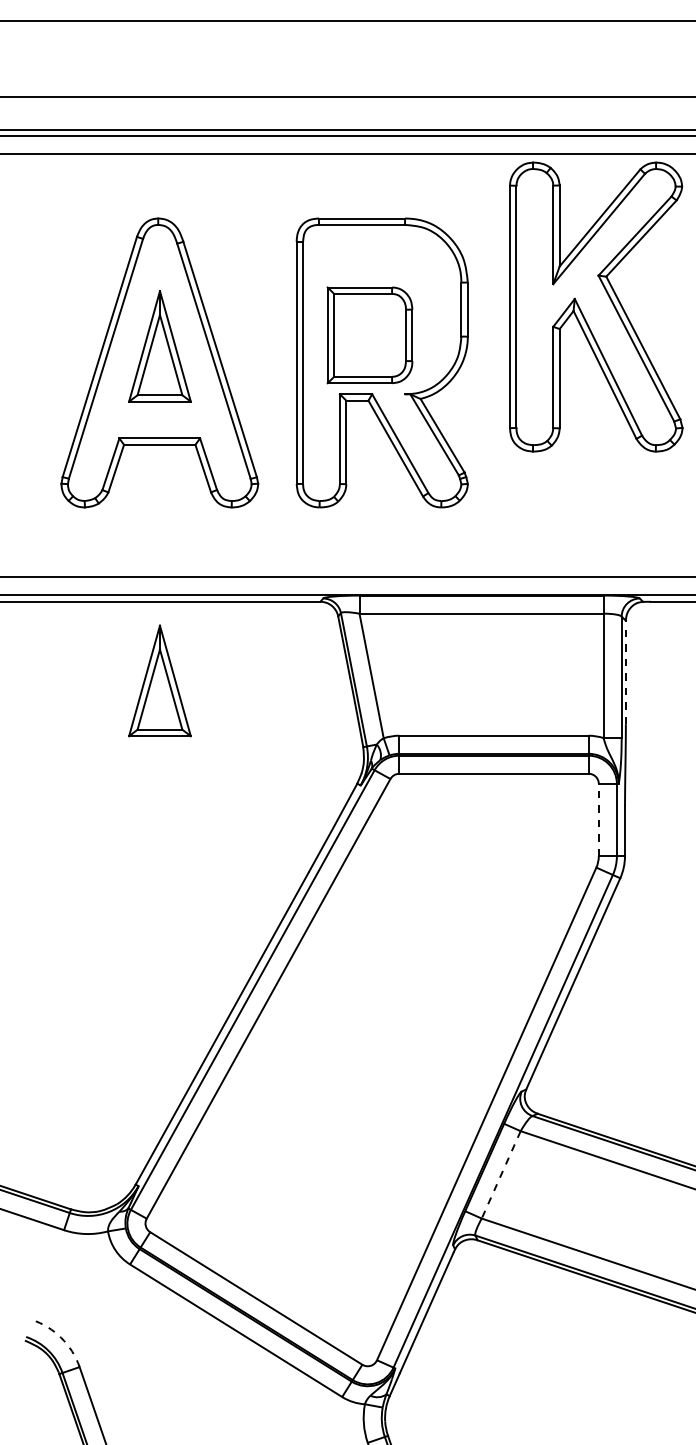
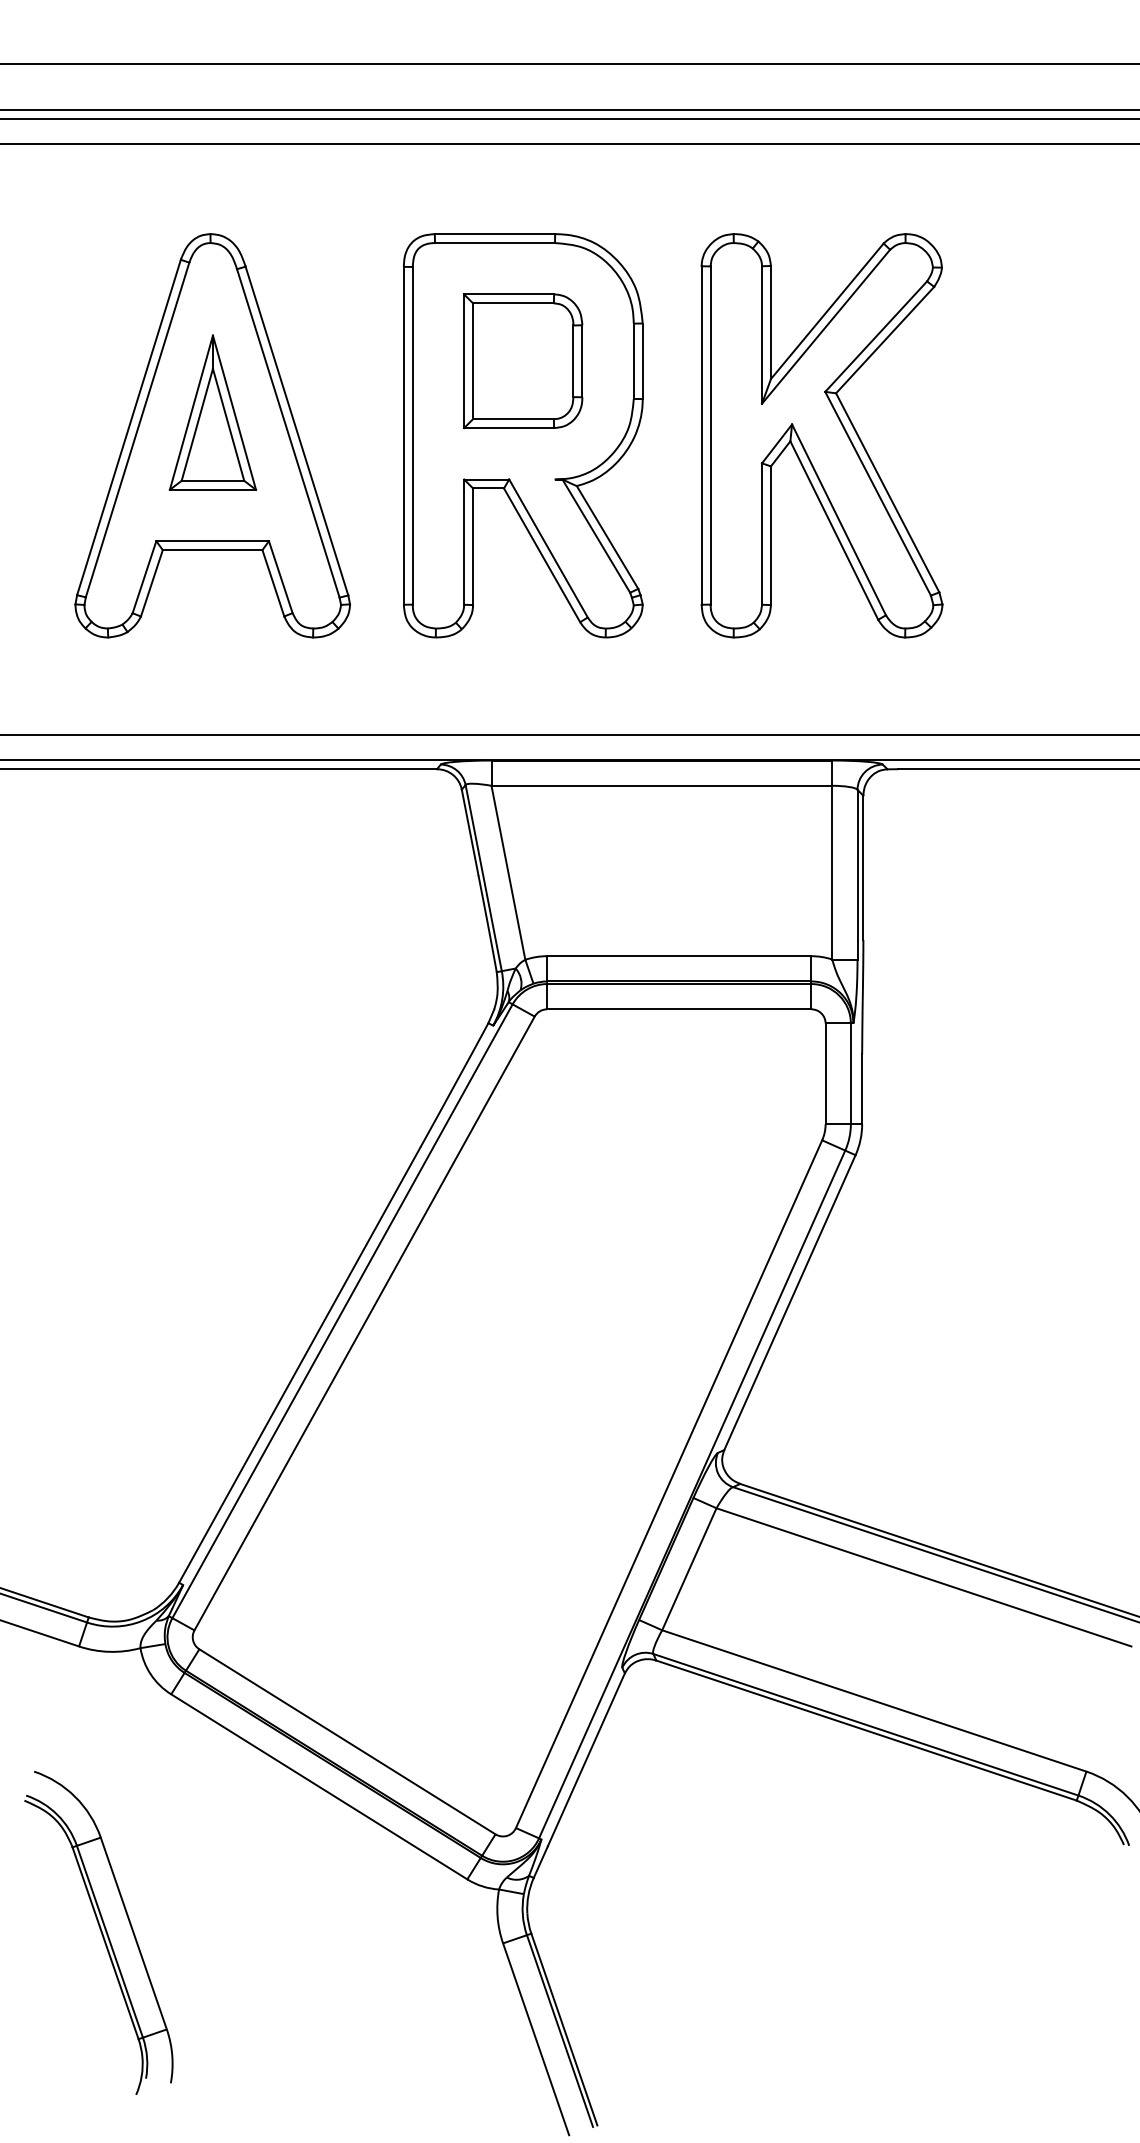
part: (595, 306) -> (821, 435), moved
part: (370, 335) -> (523, 361), moved
line: (625, 672) -> (863, 867), dashed -> solid
part: (159, 680) -> (212, 879), removed
line: (598, 819) -> (825, 1073), dashed -> solid
line: (501, 1175) -> (689, 1569), dashed -> solid
arc: (61, 1337) -> (75, 1796), dashed -> solid

